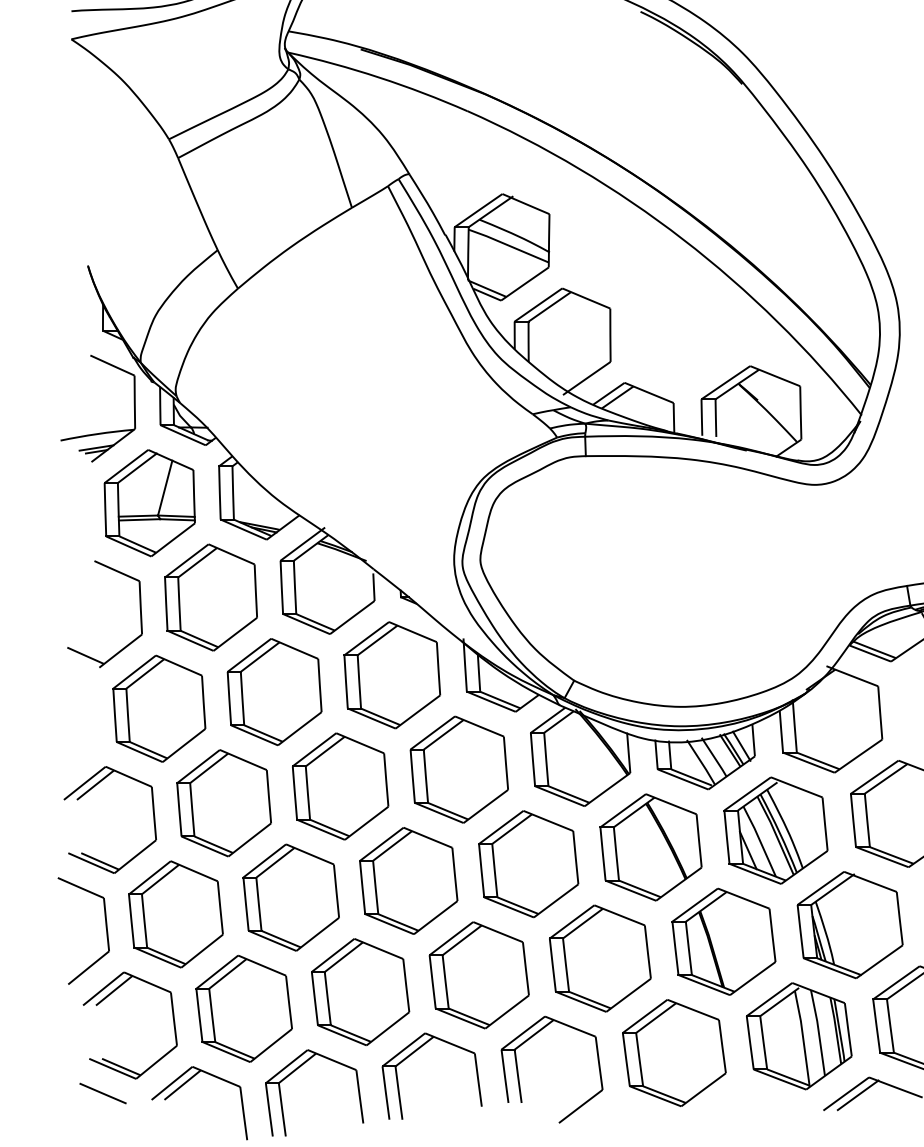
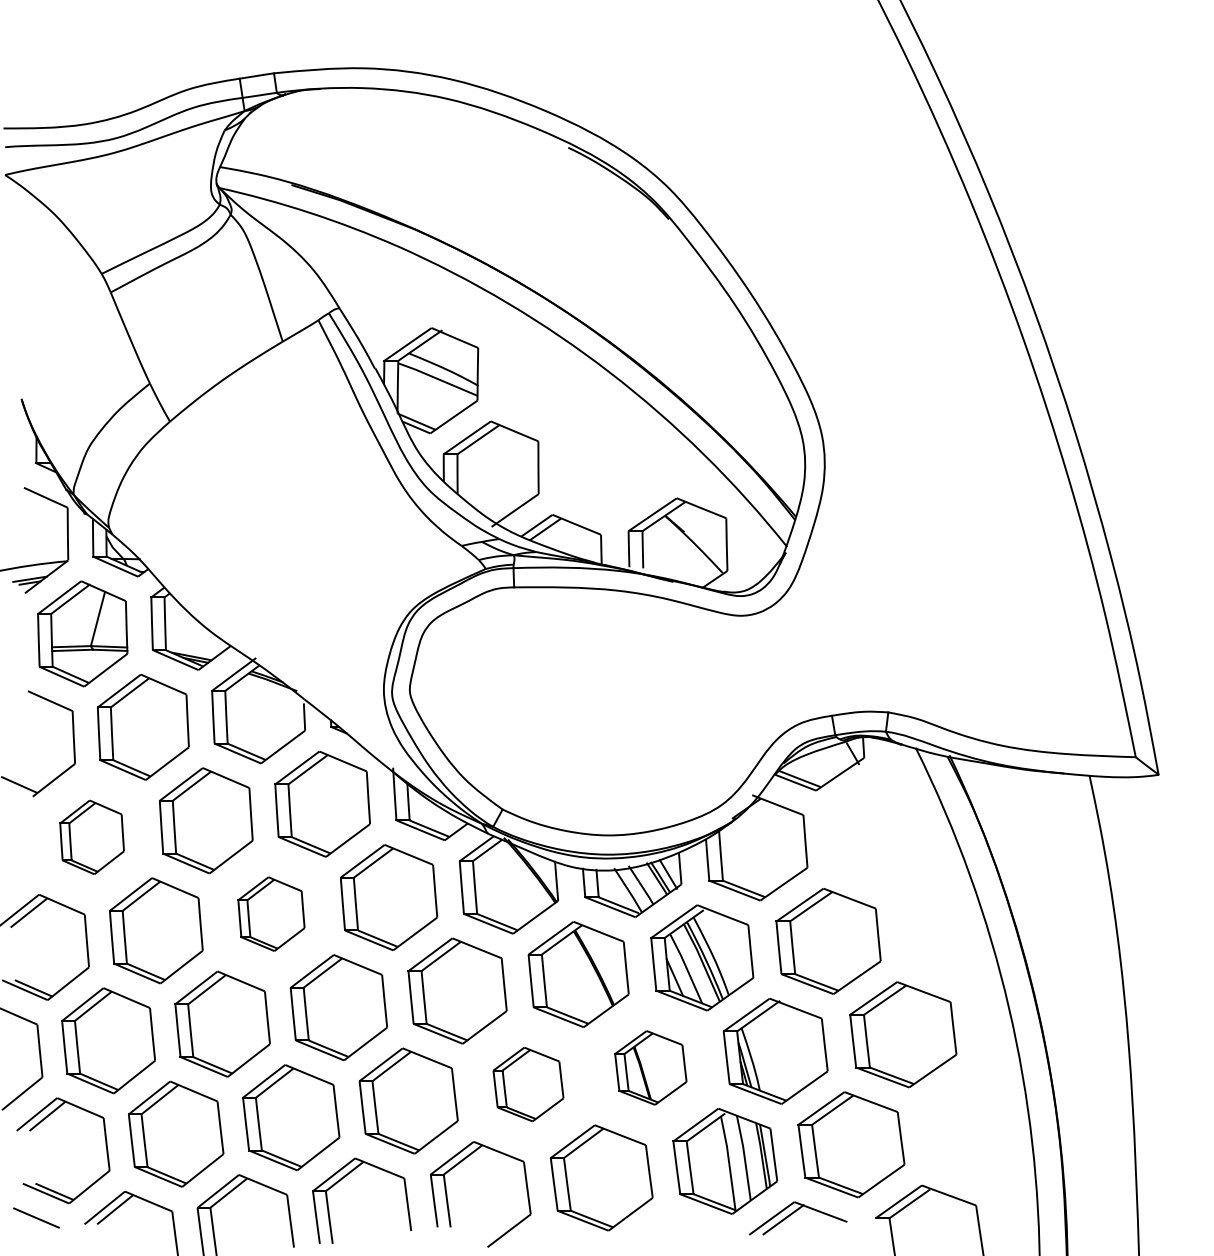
part: (158, 708) -> (91, 837), size x0.7
part: (340, 785) -> (271, 913), size x0.7
part: (723, 941) -> (650, 1067), size x0.7
part: (600, 958) -> (528, 1084), size x0.7

